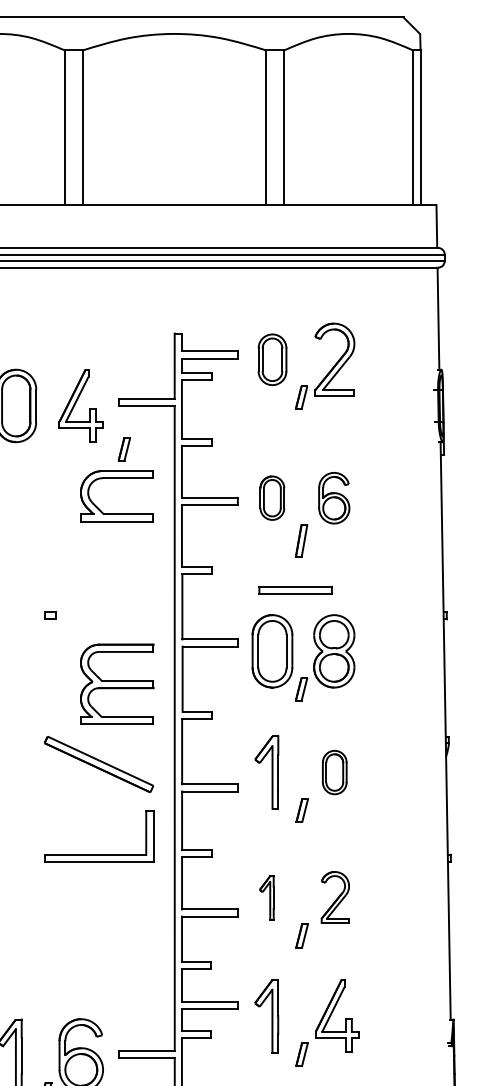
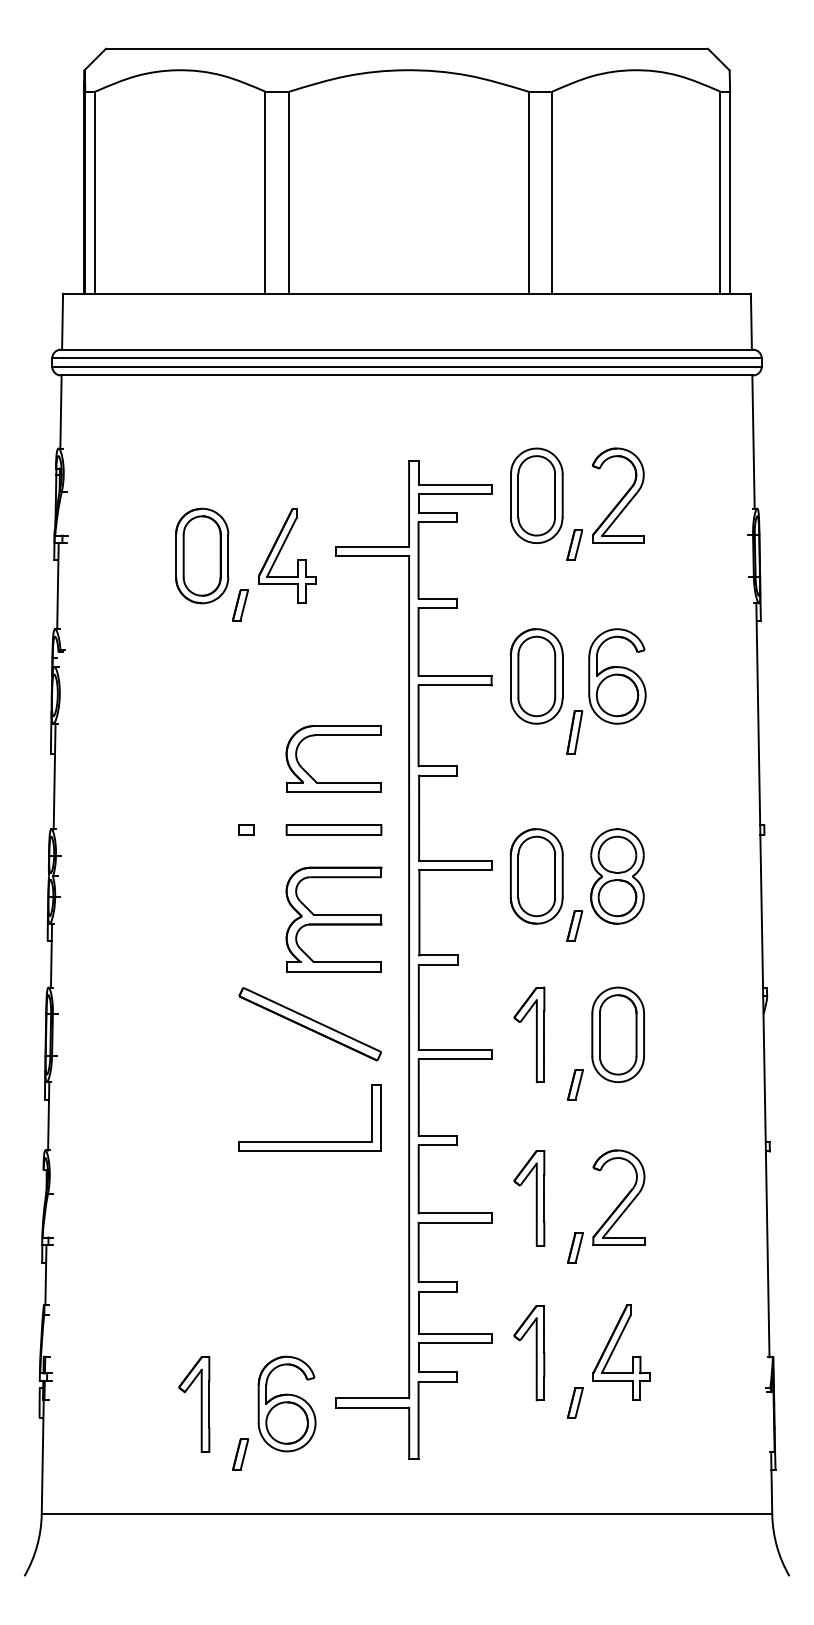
part: (272, 359) -> (536, 495), size x1.43
part: (124, 449) -> (240, 605), moved
part: (116, 478) -> (333, 735), moved
part: (272, 498) -> (536, 676), size x1.67
part: (334, 498) -> (617, 676), size x1.43
part: (295, 590) -> (333, 829), moved
part: (334, 772) -> (617, 1034), size x1.67
part: (266, 897) -> (529, 1198), size x1.67
part: (335, 897) -> (618, 1197), size x1.43

